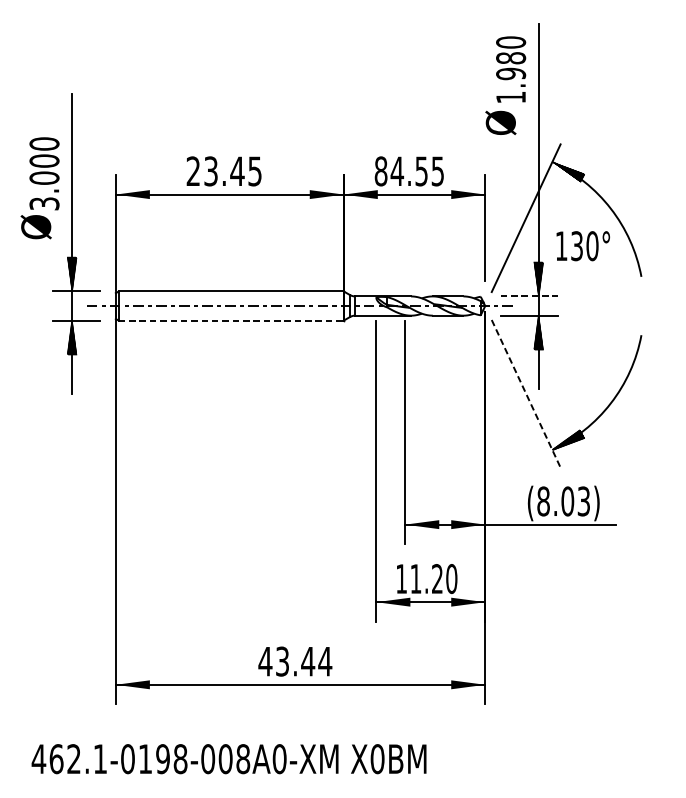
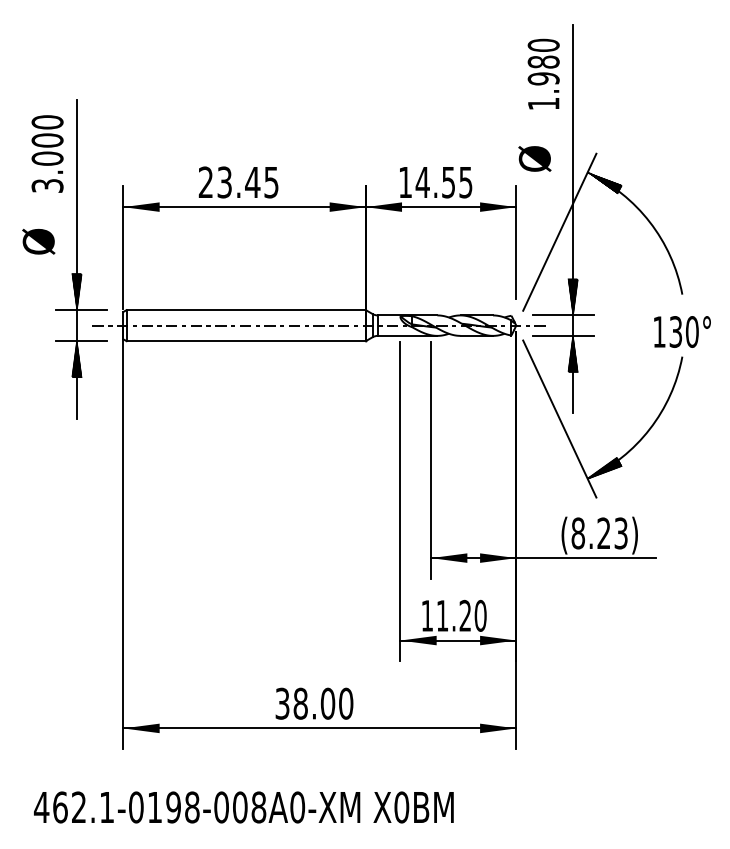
text: (500, 122) -> (534, 158), moved
text: (381, 171) -> (405, 182), 84.55 -> 14.55
text: (44, 173) -> (47, 153), moved
text: (583, 245) -> (682, 331), moved
line: (529, 296) -> (563, 315), dashed -> solid
line: (231, 320) -> (246, 341), dashed -> solid
line: (525, 394) -> (559, 419), dashed -> solid
text: (567, 501) -> (603, 533), (8.03) -> (8.23)
text: (295, 661) -> (314, 703), 43.44 -> 38.00

